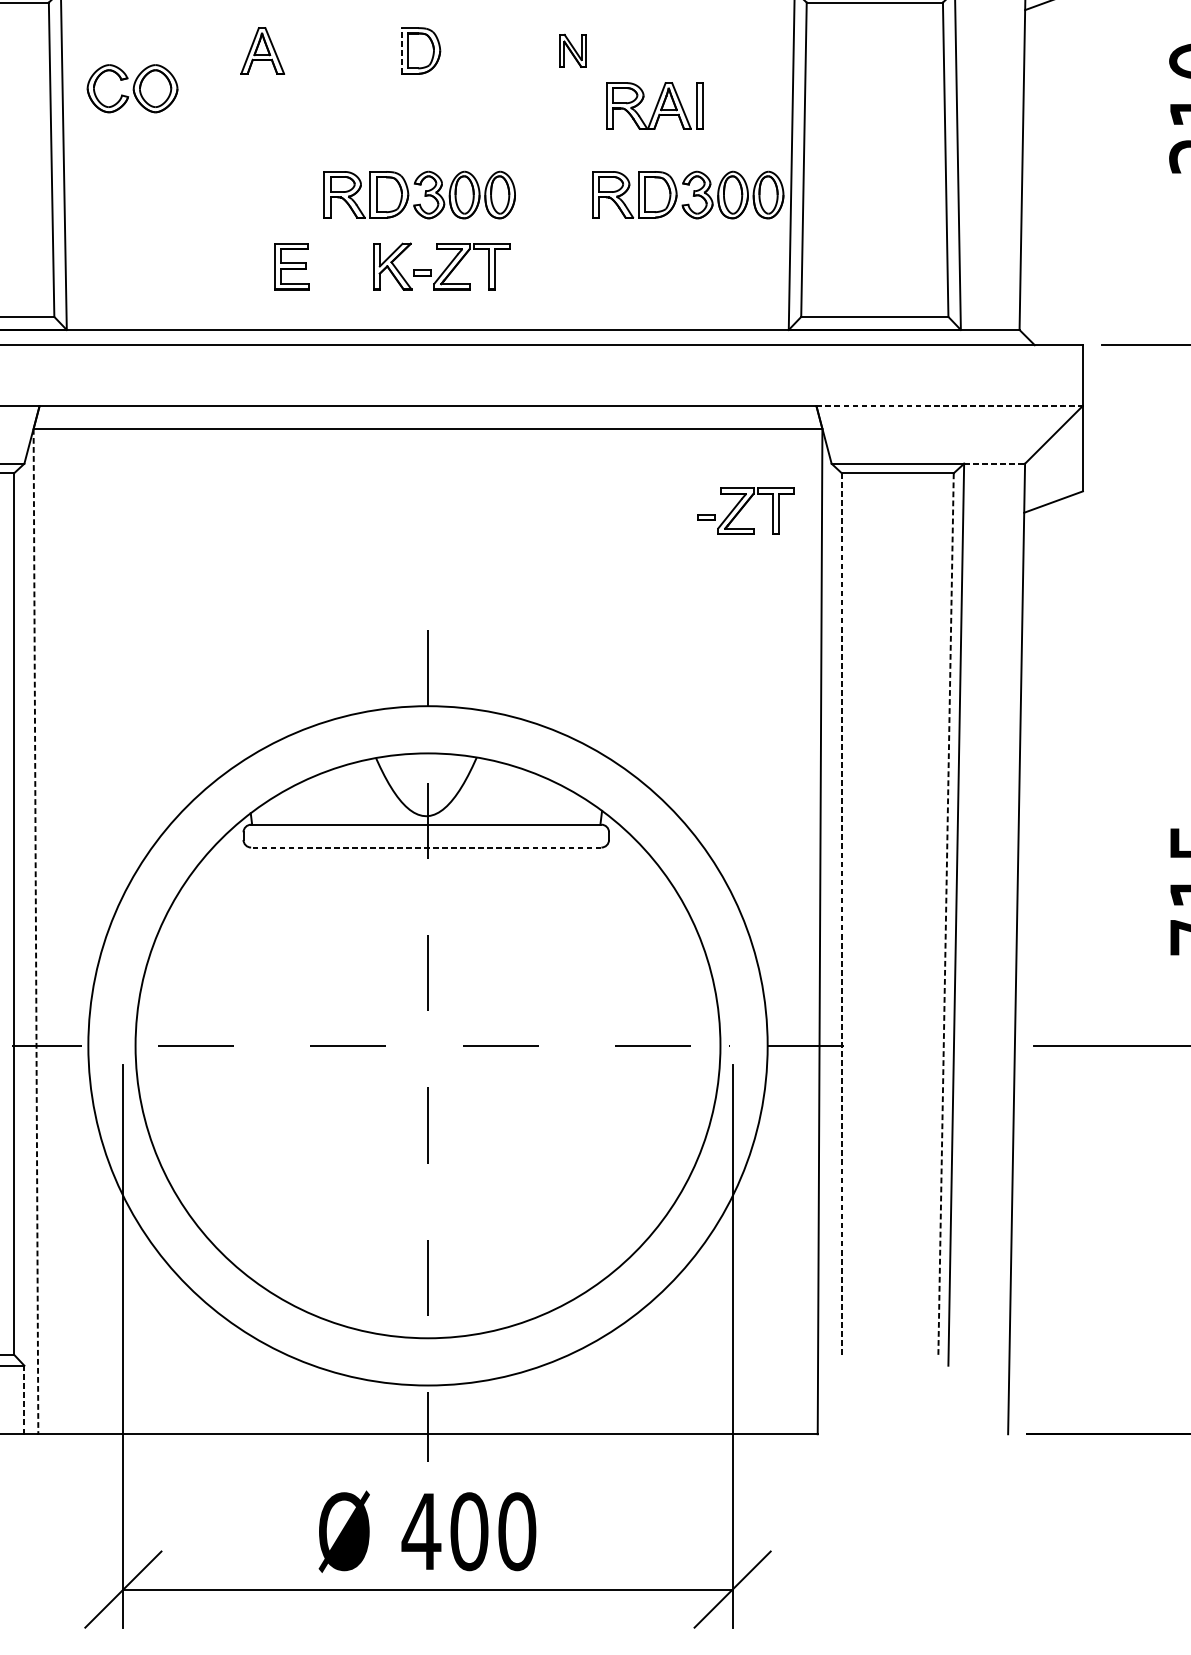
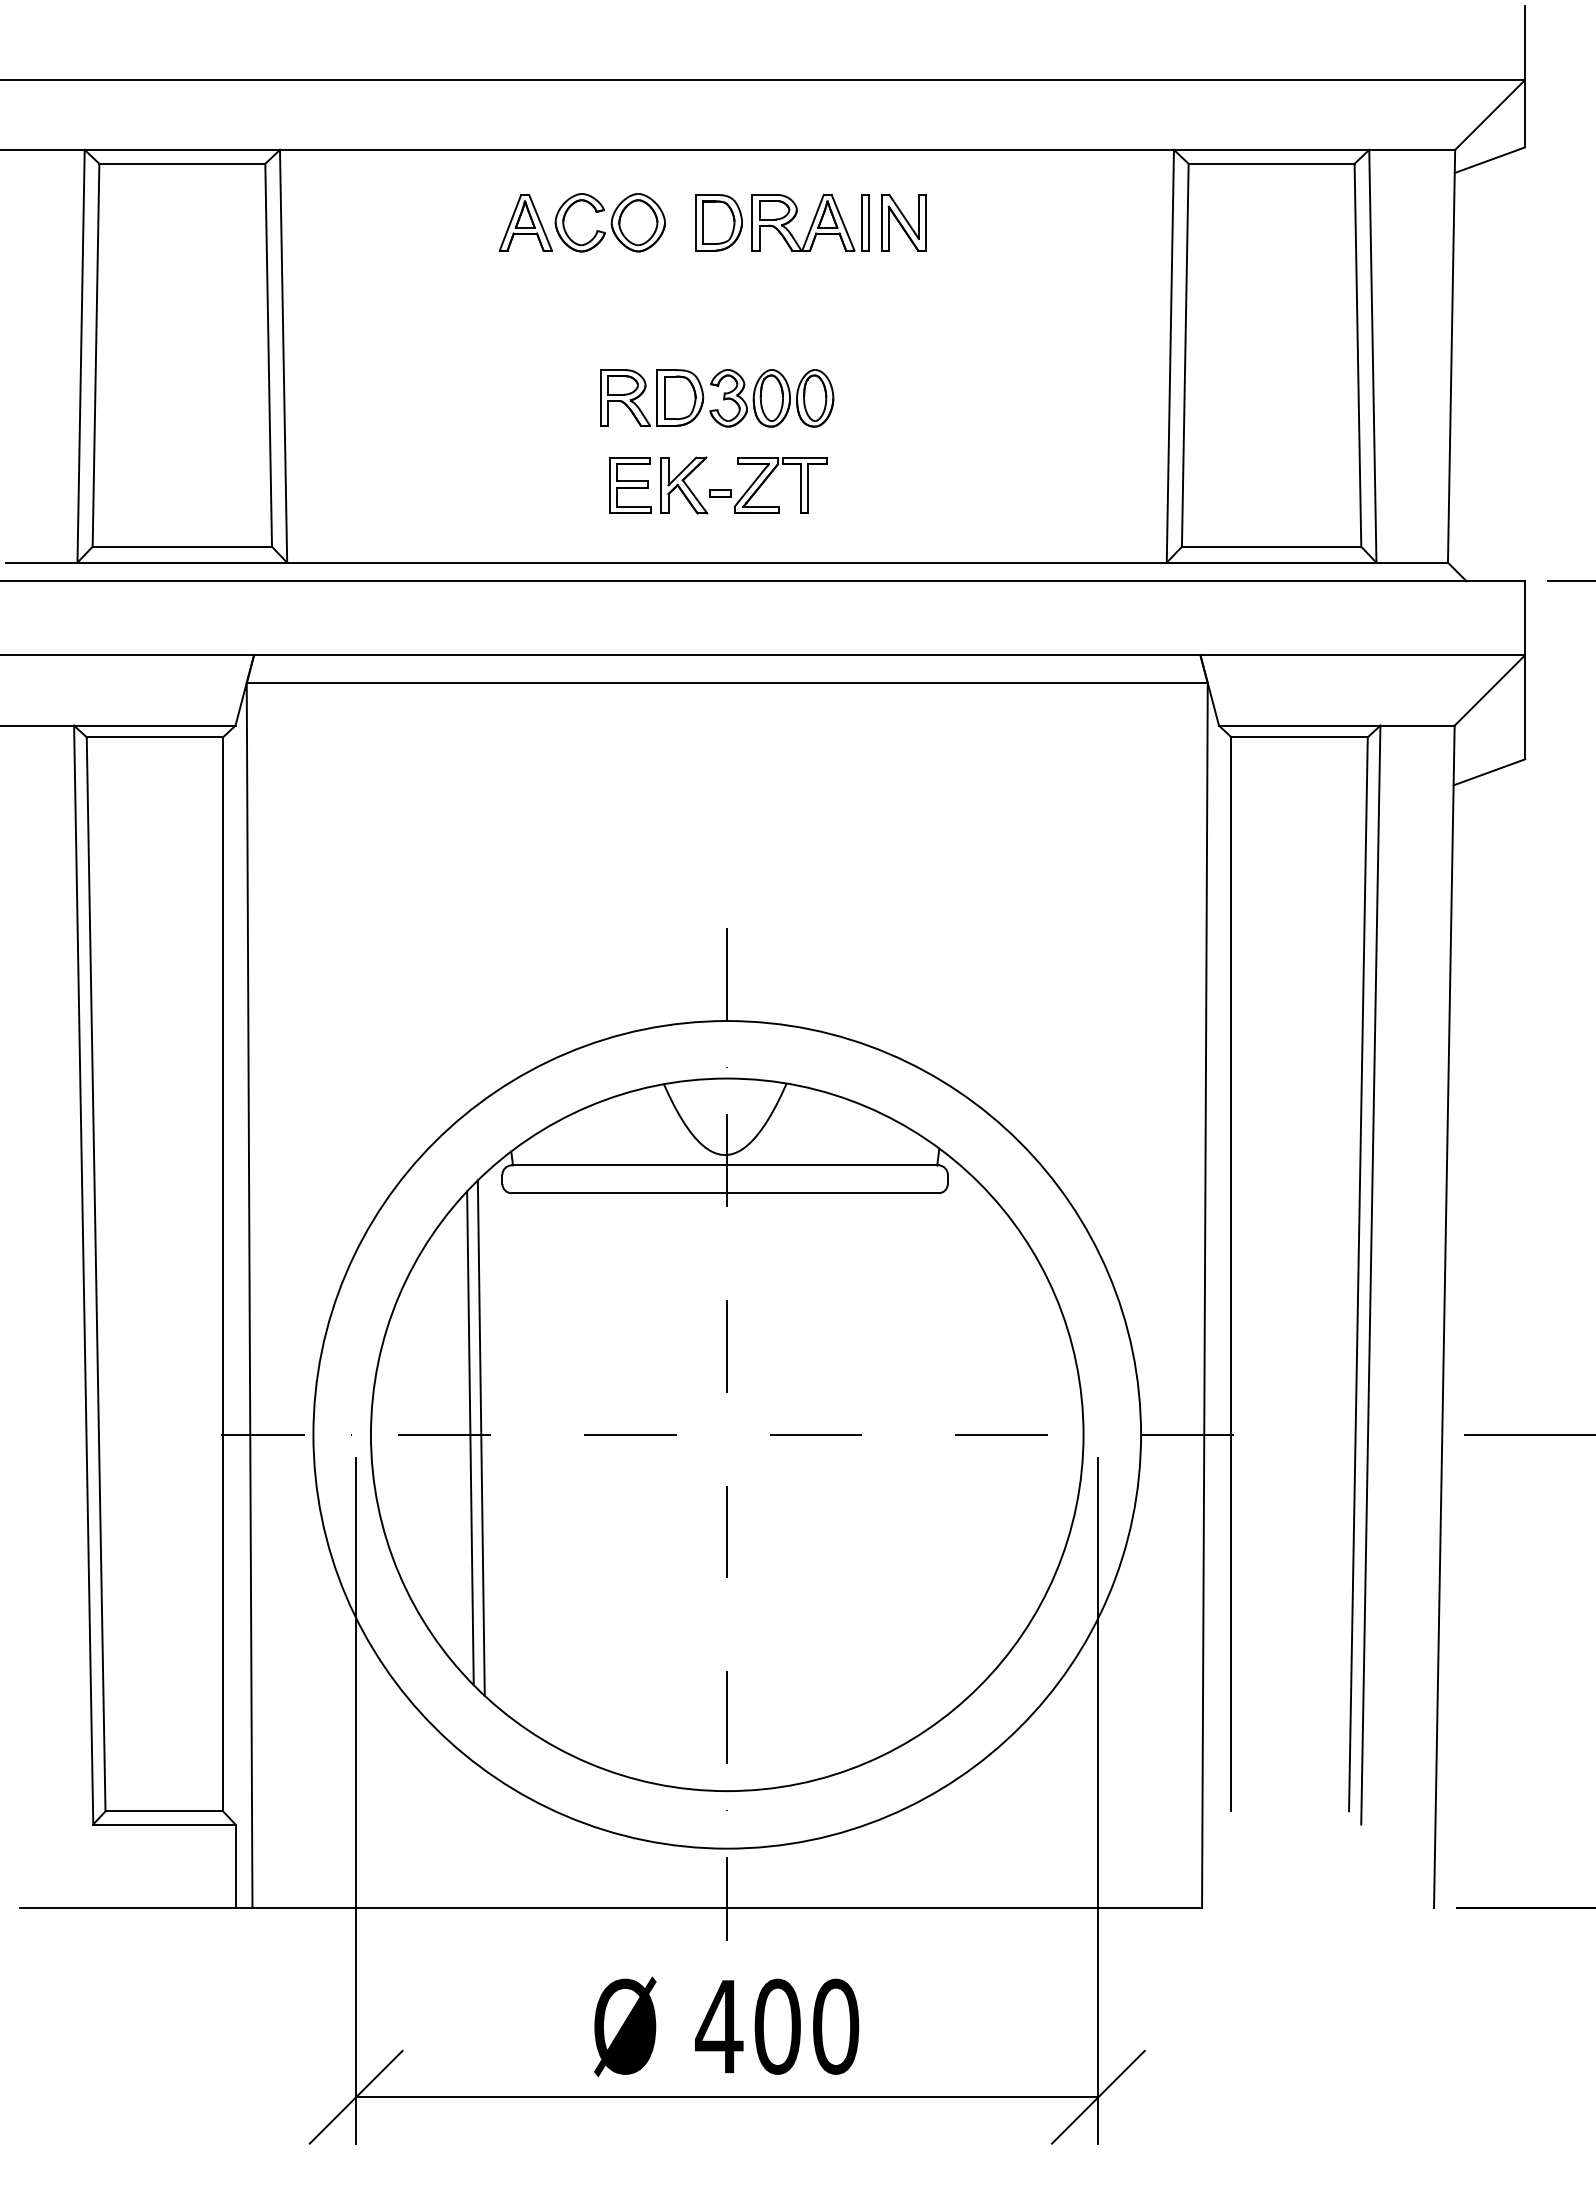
line: (402, 50) -> (696, 222), dashed -> solid
part: (572, 50) -> (903, 222), size x1.43
part: (131, 88) -> (609, 222), moved
part: (654, 105) -> (810, 222), moved
part: (688, 195) -> (1044, 398), removed
part: (291, 266) -> (630, 485), moved
line: (950, 406) -> (1363, 655), dashed -> solid
line: (995, 463) -> (1418, 725), dashed -> solid
part: (745, 511) -> (1114, 783), removed
line: (425, 847) -> (724, 1193), dashed -> solid
line: (946, 913) -> (1358, 1273), dashed -> solid
line: (841, 914) -> (1231, 1274), dashed -> solid
line: (35, 932) -> (249, 1296), dashed -> solid
line: (217, 1048) -> (470, 1438), added
line: (225, 1048) -> (480, 1437), added
line: (24, 1400) -> (235, 1866), dashed -> solid

